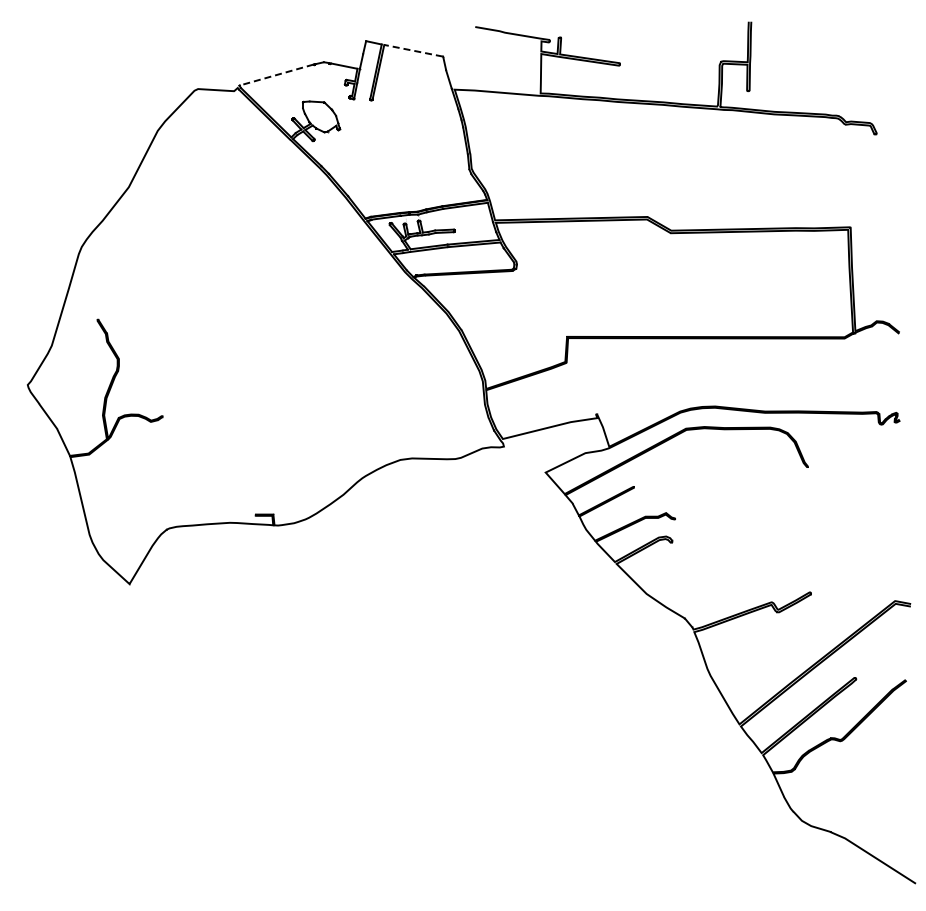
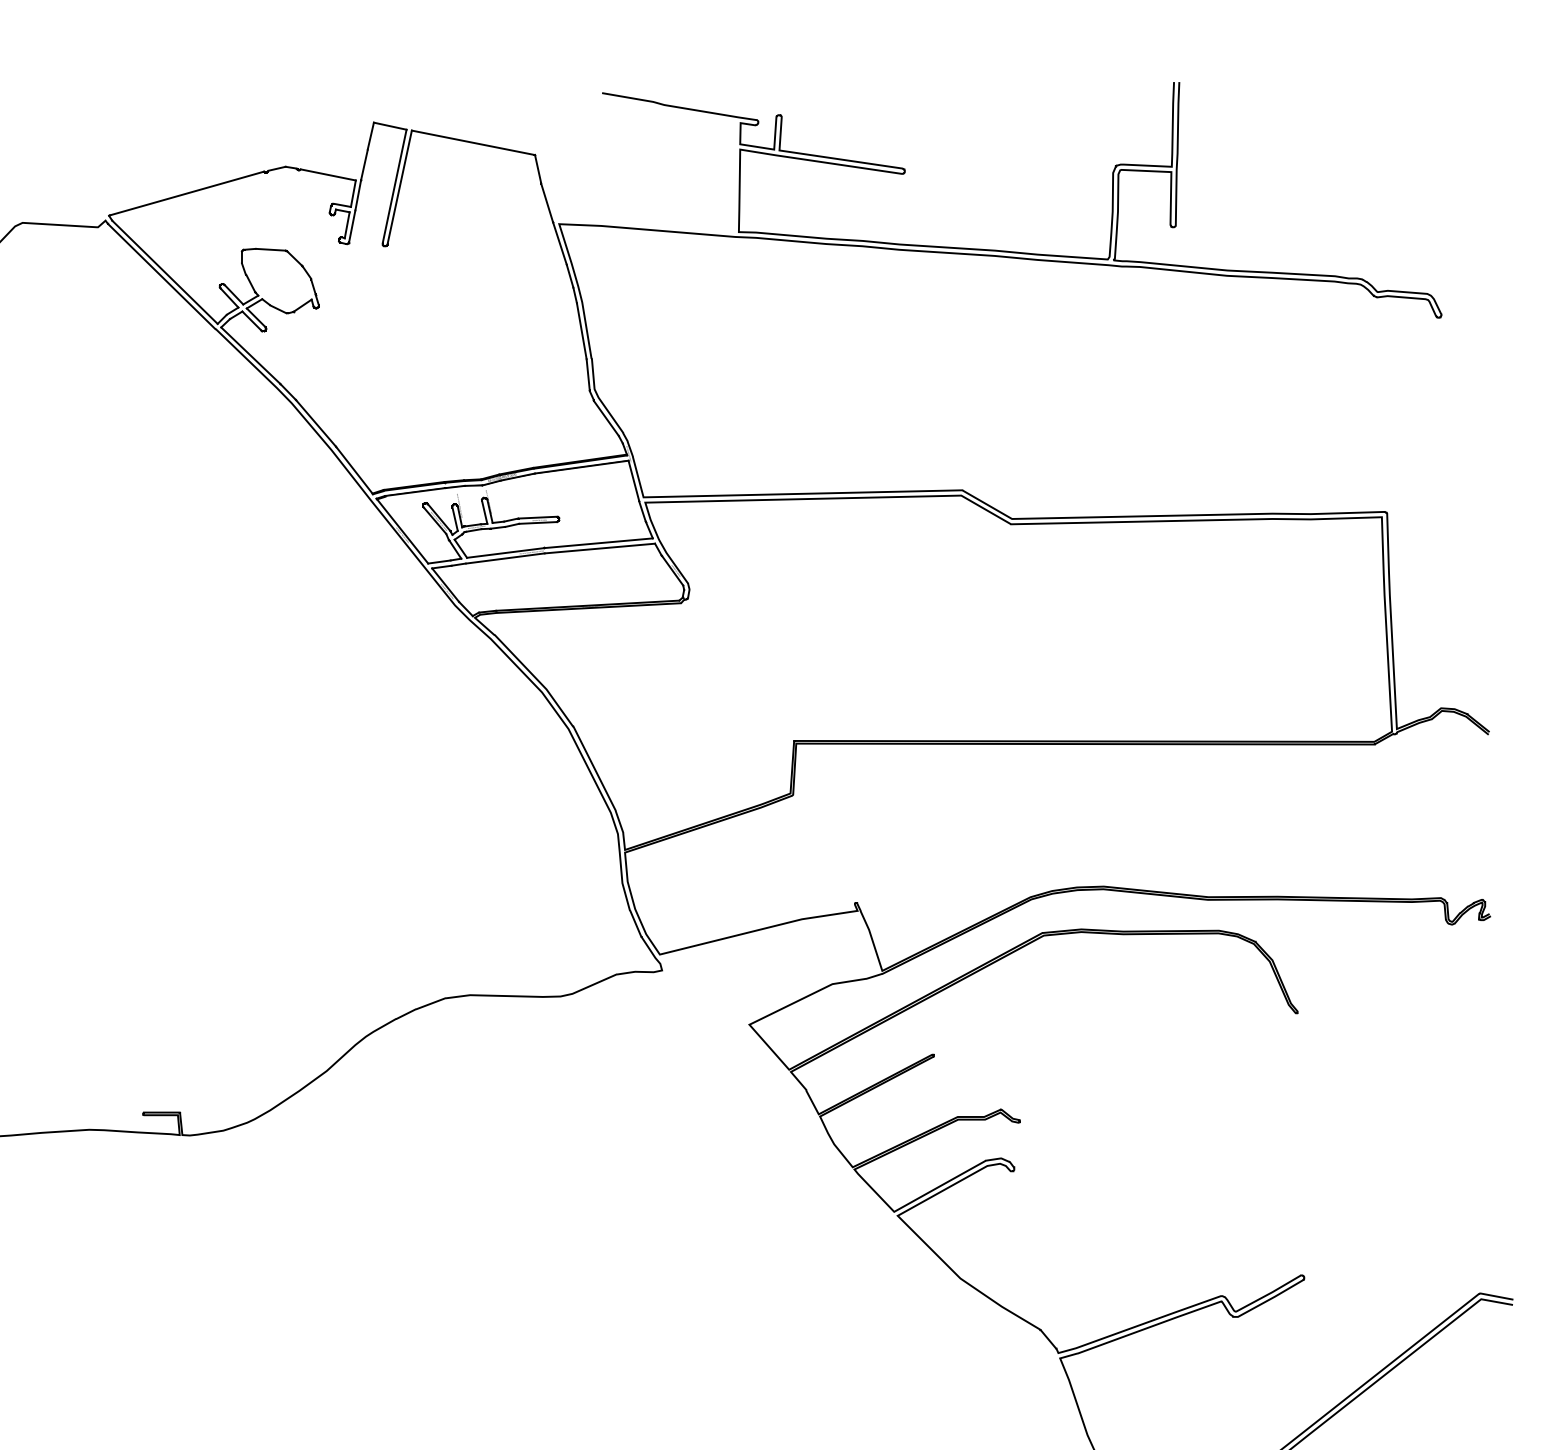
line: (413, 50) -> (472, 142), dashed -> solid
line: (276, 75) -> (186, 194), dashed -> solid

